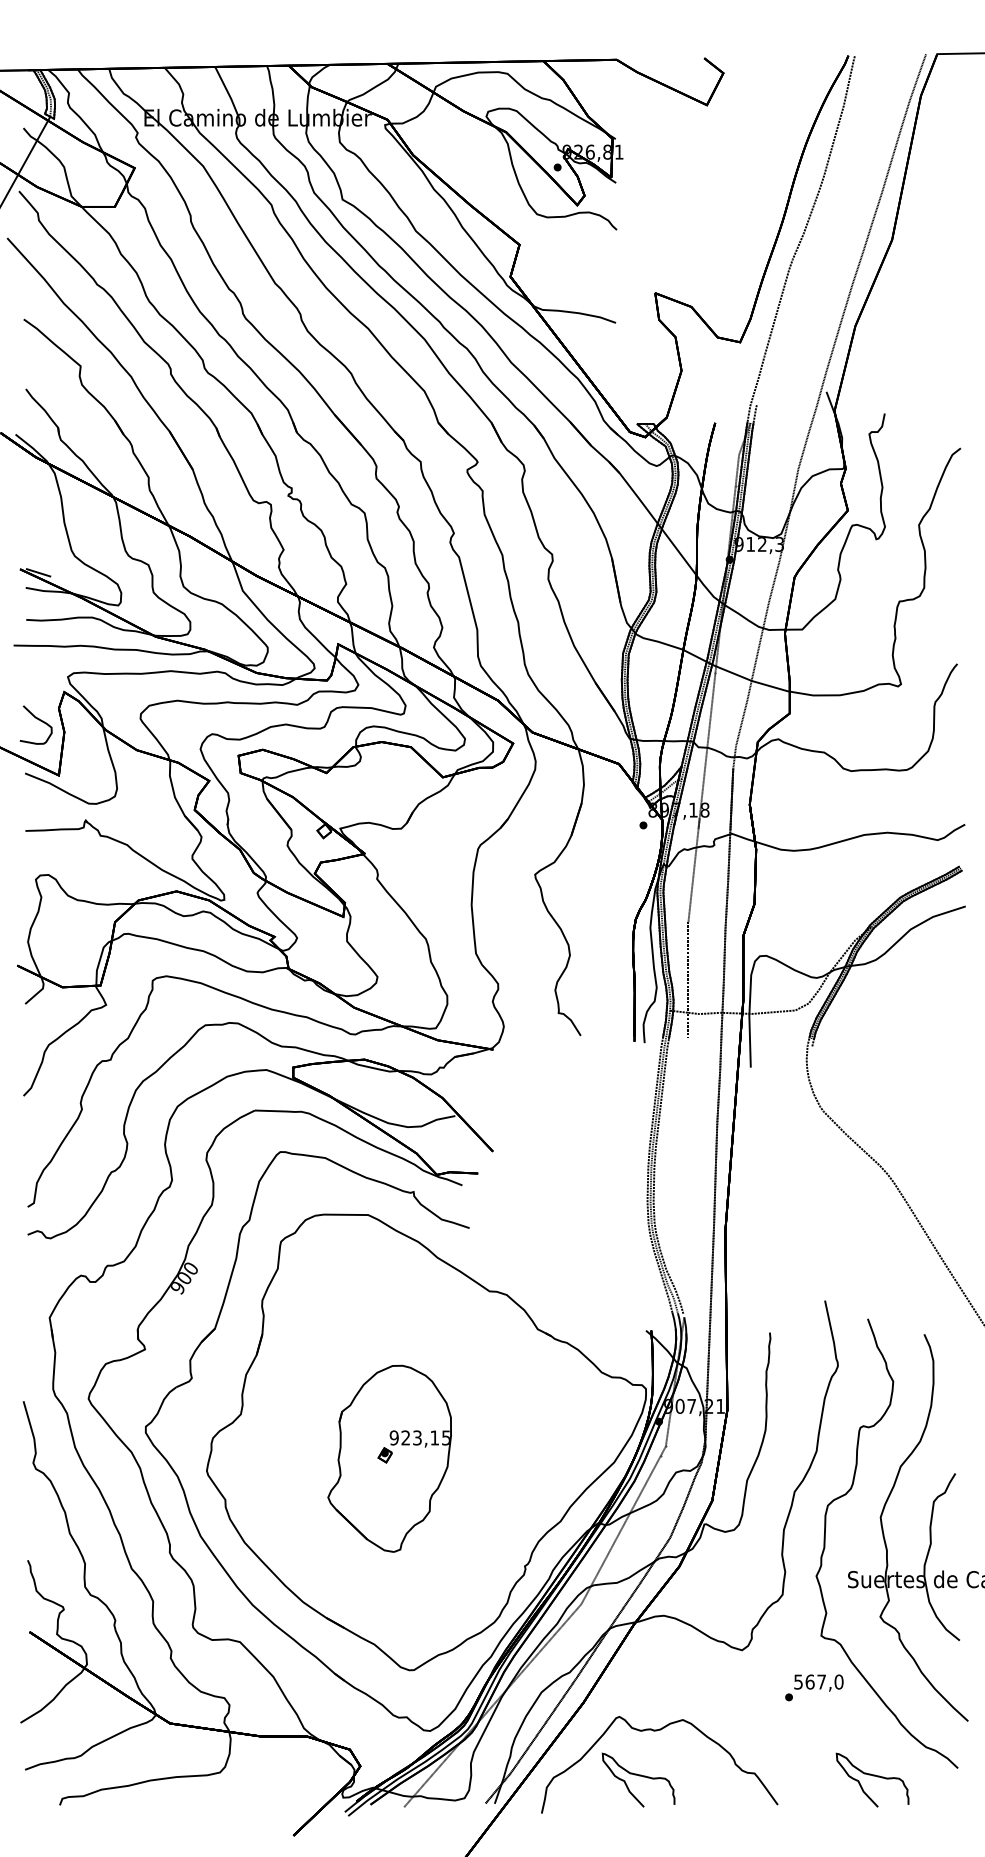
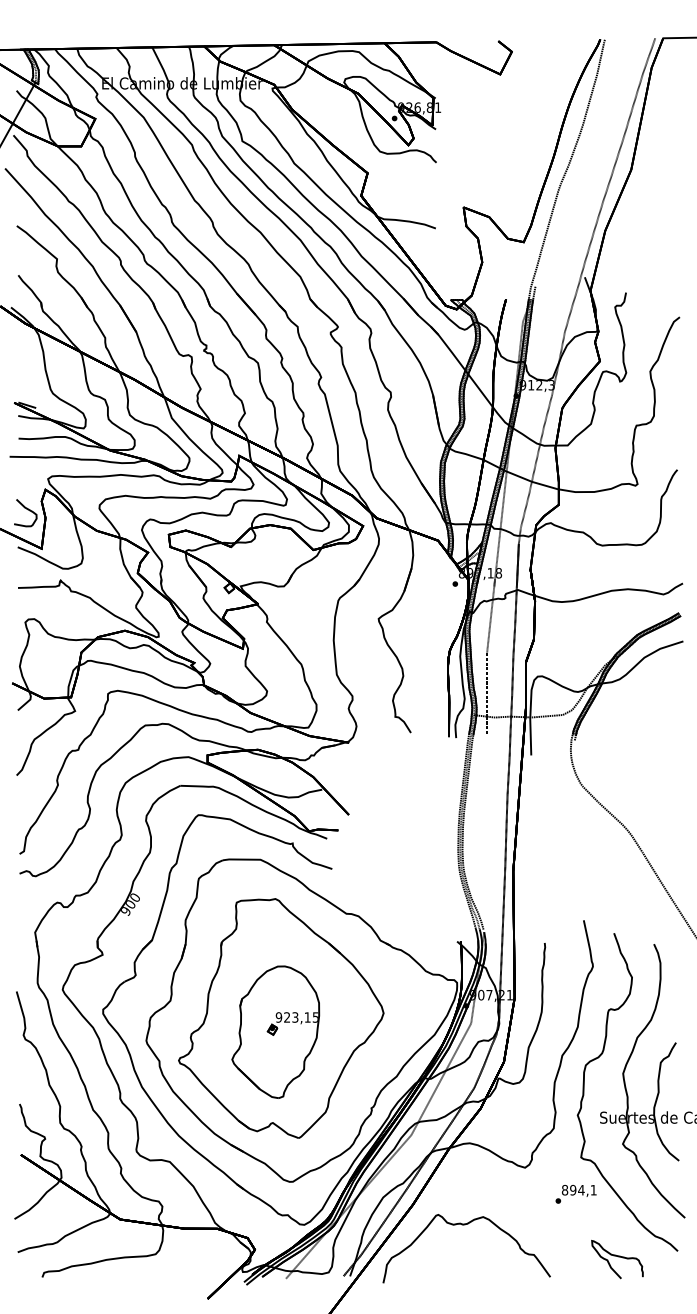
part: (397, 1439) -> (281, 1018), added
text: (818, 1681) -> (579, 1189), 567,0 -> 894,1
curve: (639, 1776) -> (452, 1257), removed

